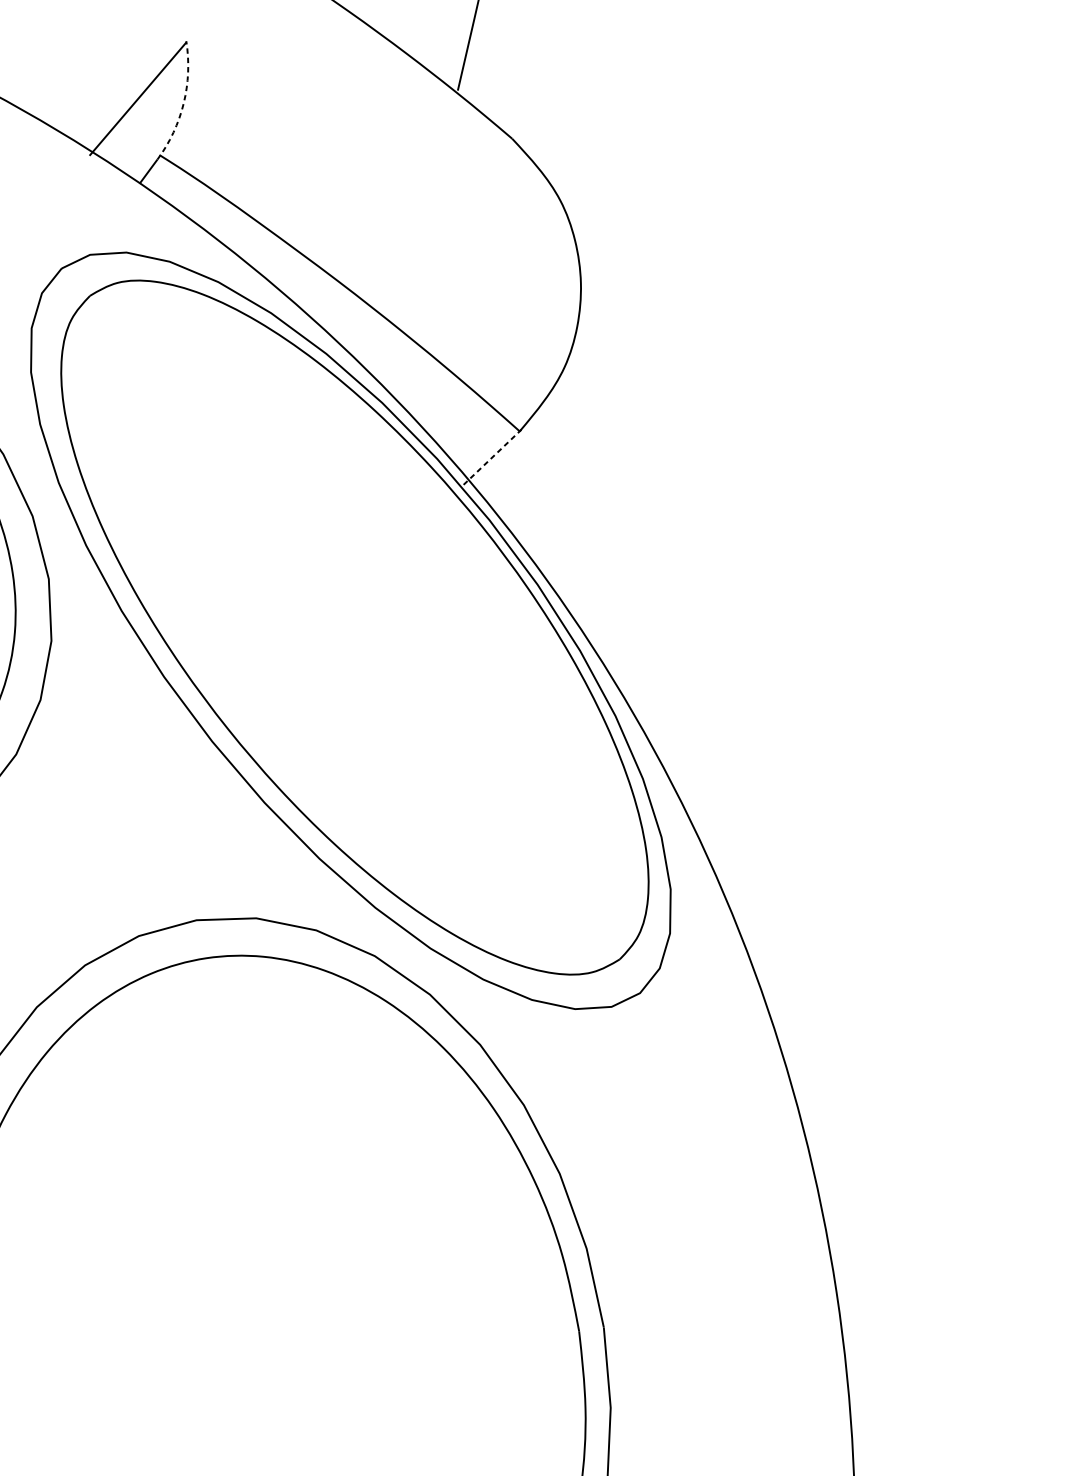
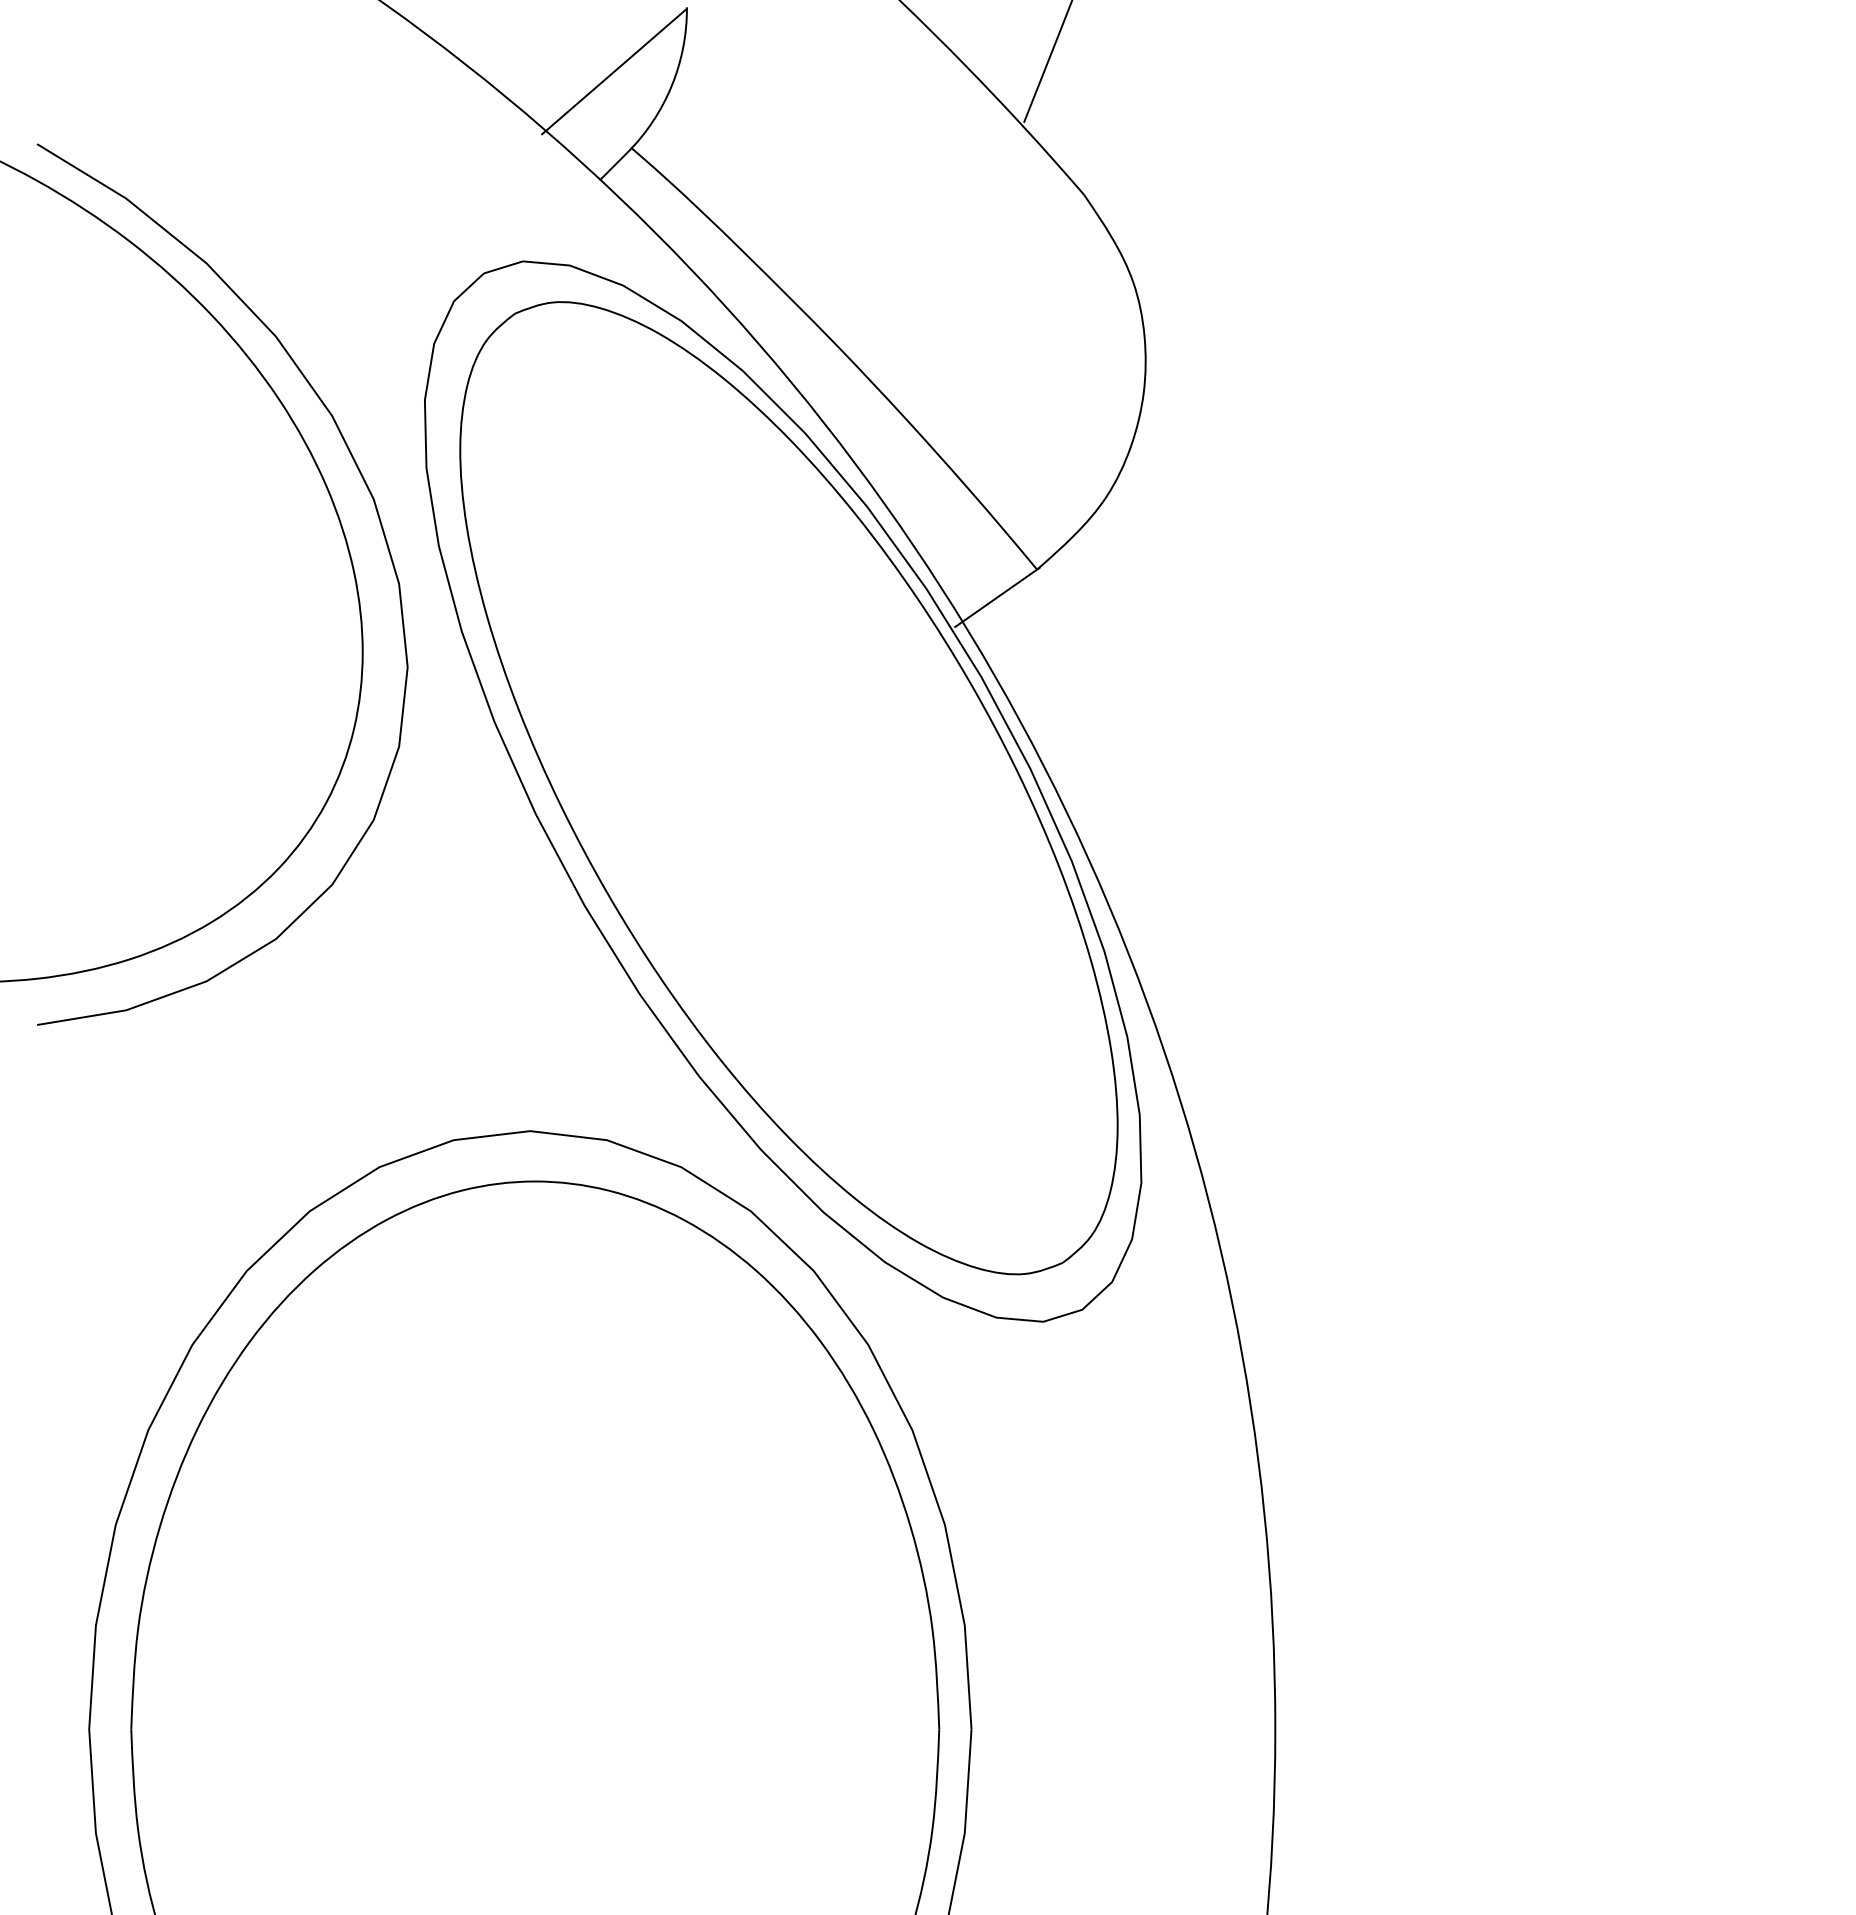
arc: (183, 103) -> (671, 86), dashed -> solid
line: (492, 457) -> (997, 597), dashed -> solid

